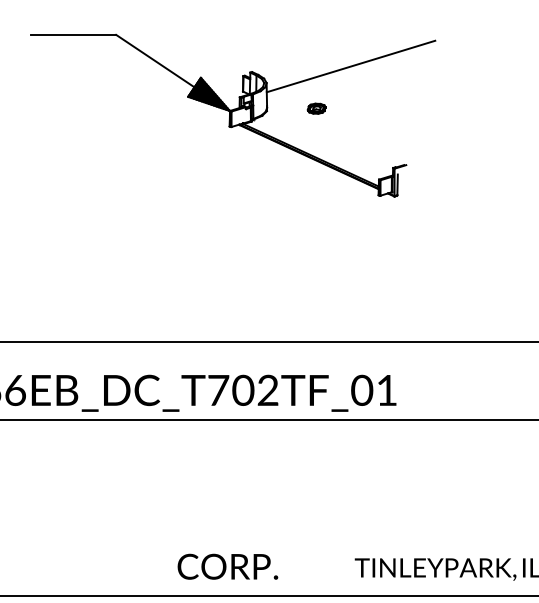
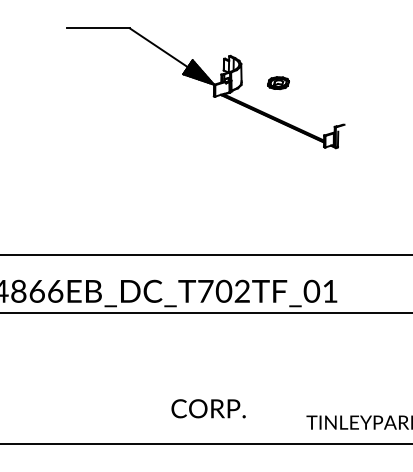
line: (350, 66) -> (303, 51), removed
part: (315, 107) -> (277, 82), size x1.6
text: (227, 566) -> (208, 408), moved

